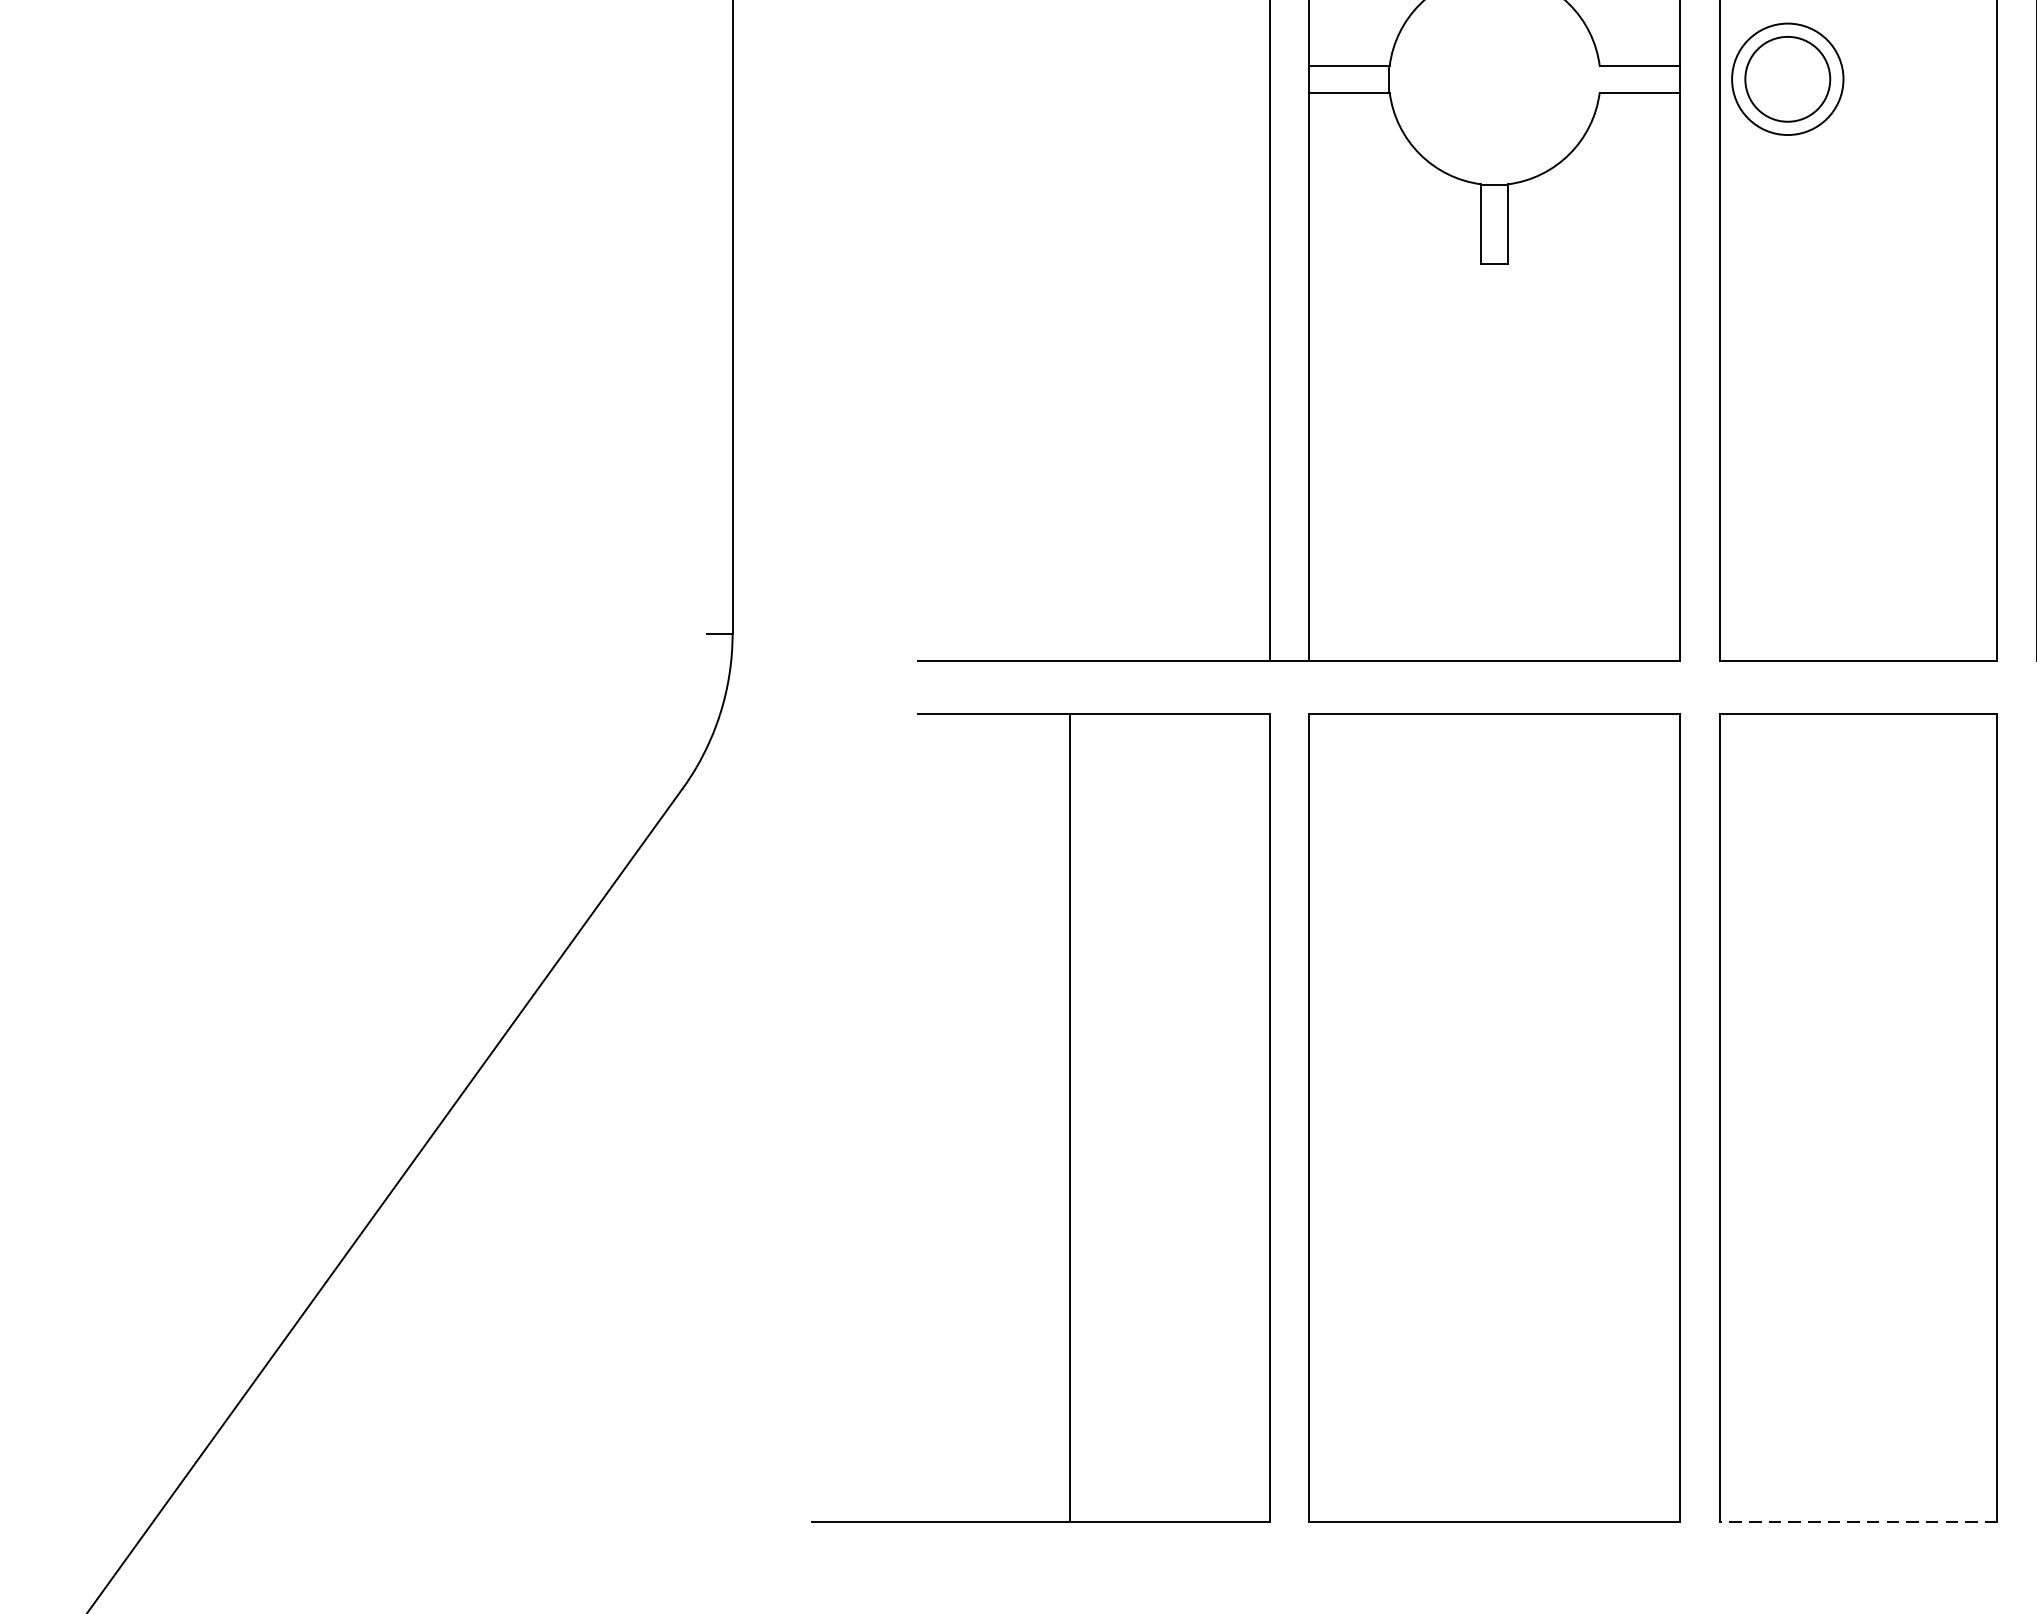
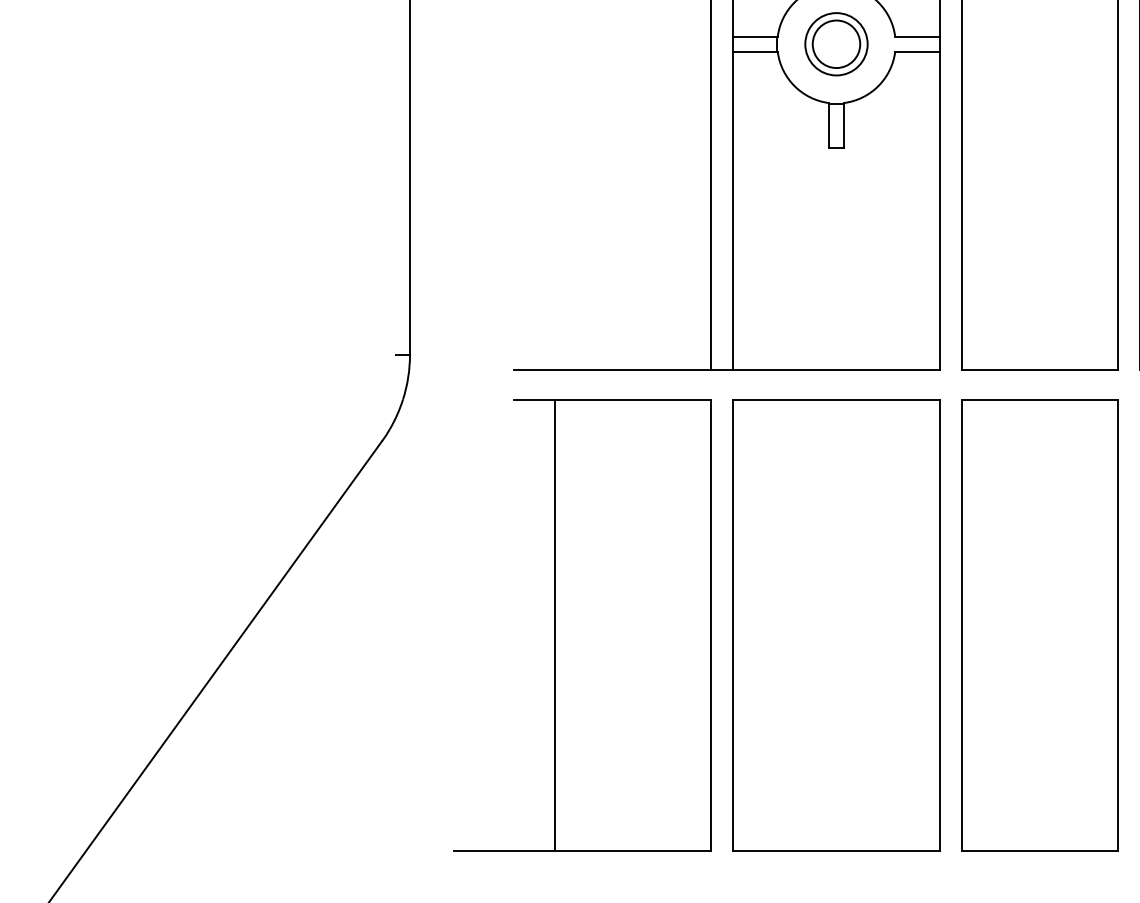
part: (1787, 79) -> (836, 44), moved
line: (1071, 1117) -> (555, 625), moved
line: (1859, 1521) -> (1040, 851), dashed -> solid

